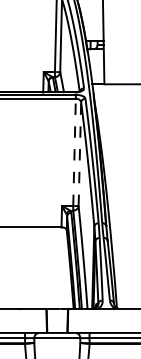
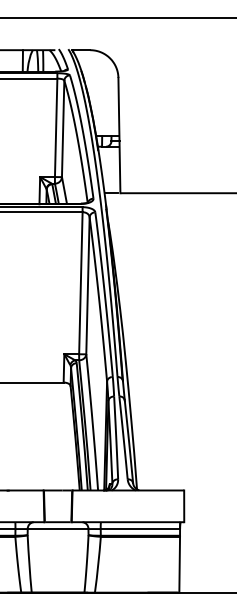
line: (74, 151) -> (80, 282), dashed -> solid
line: (79, 154) -> (87, 285), dashed -> solid

